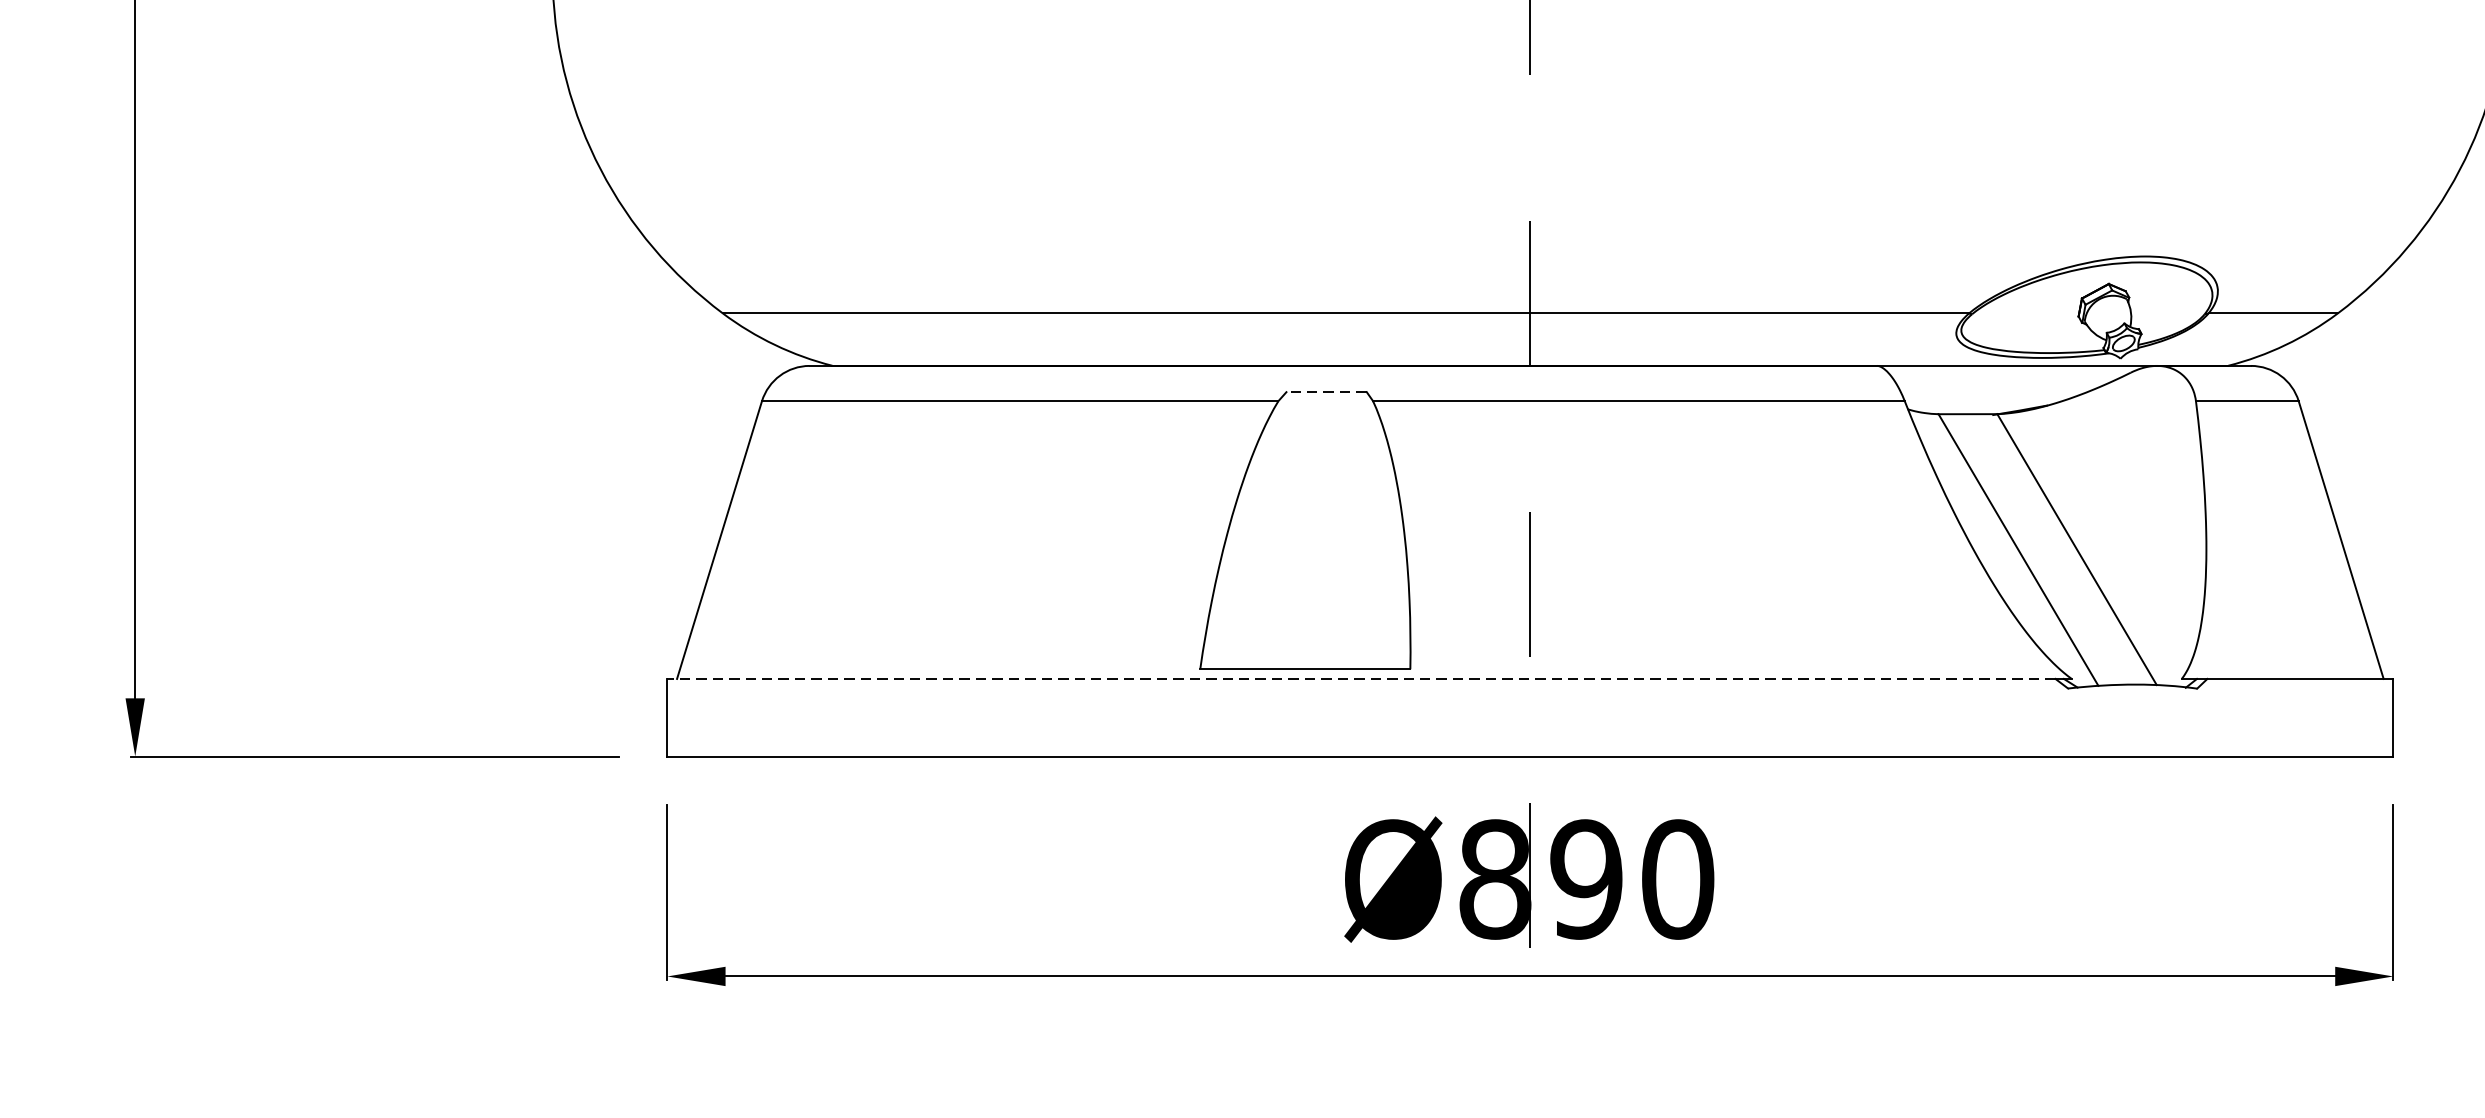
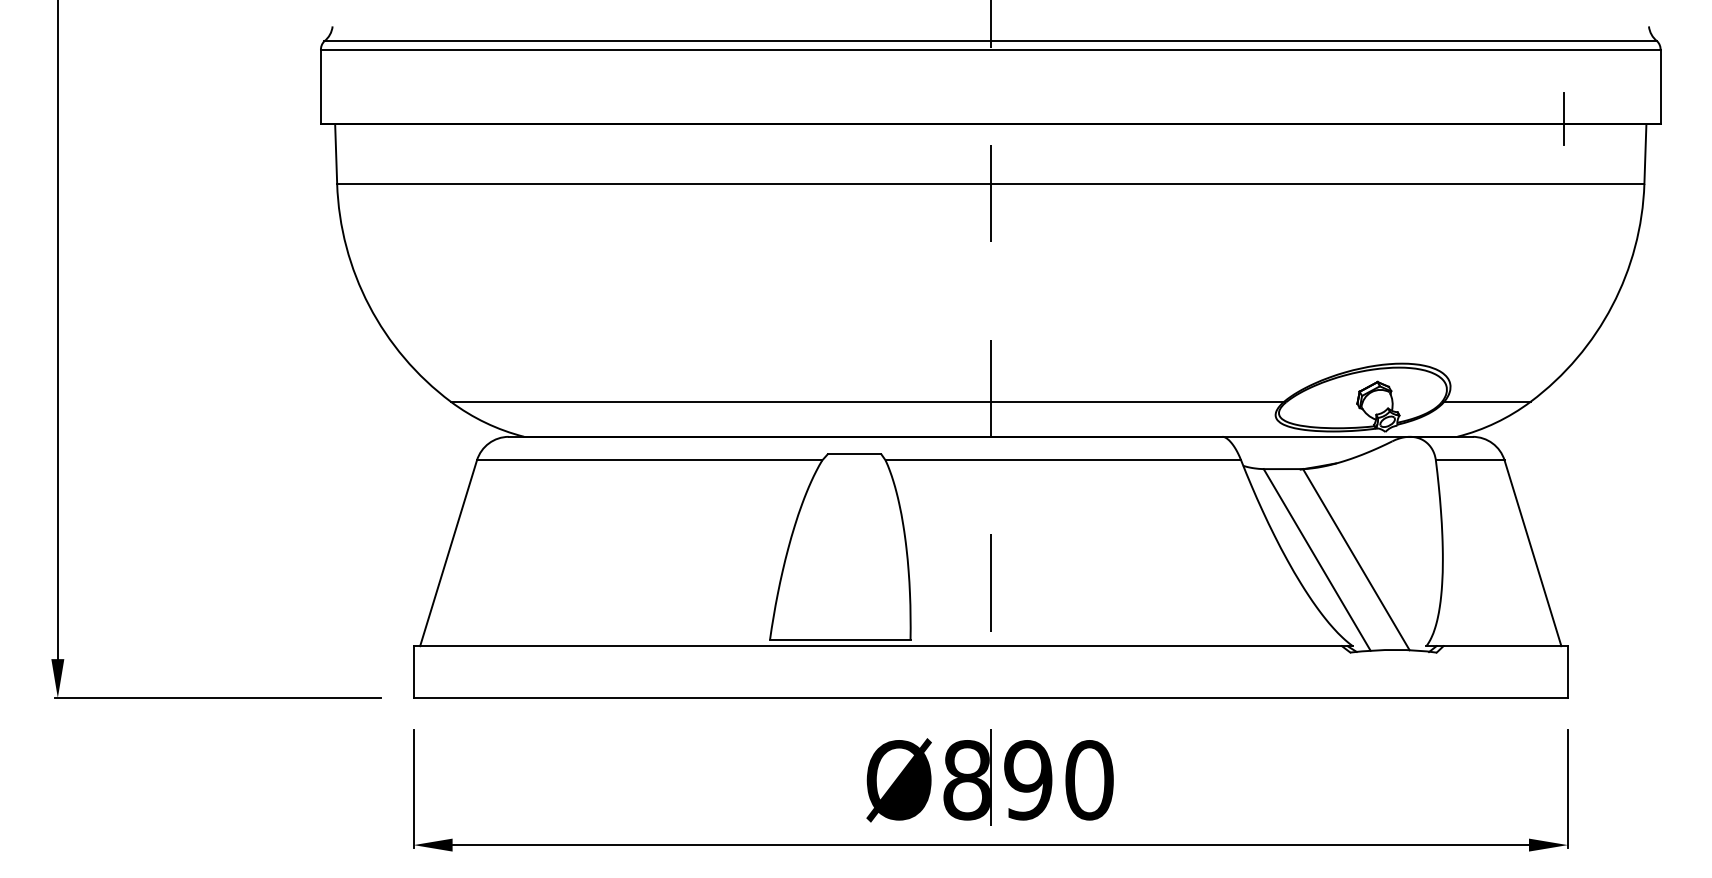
line: (1326, 392) -> (854, 454), dashed -> solid
line: (1360, 679) -> (877, 646), dashed -> solid

